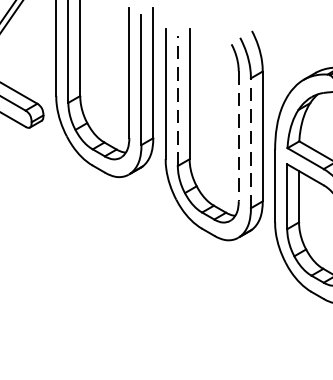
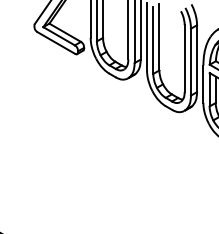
line: (178, 99) -> (153, 39), dashed -> solid
line: (238, 137) -> (184, 59), dashed -> solid
line: (250, 141) -> (190, 61), dashed -> solid

